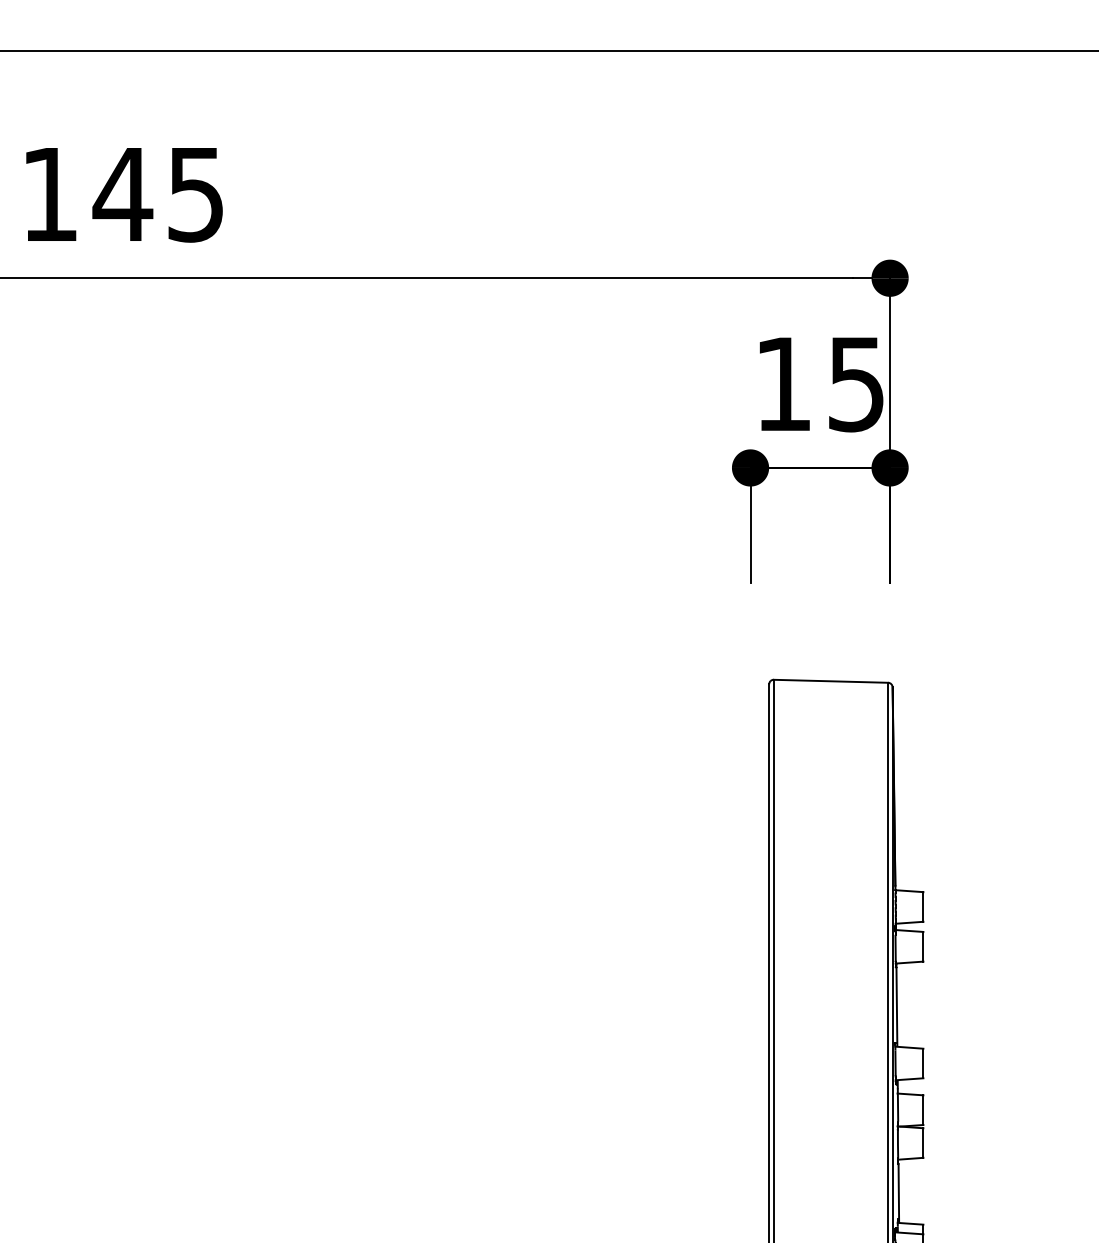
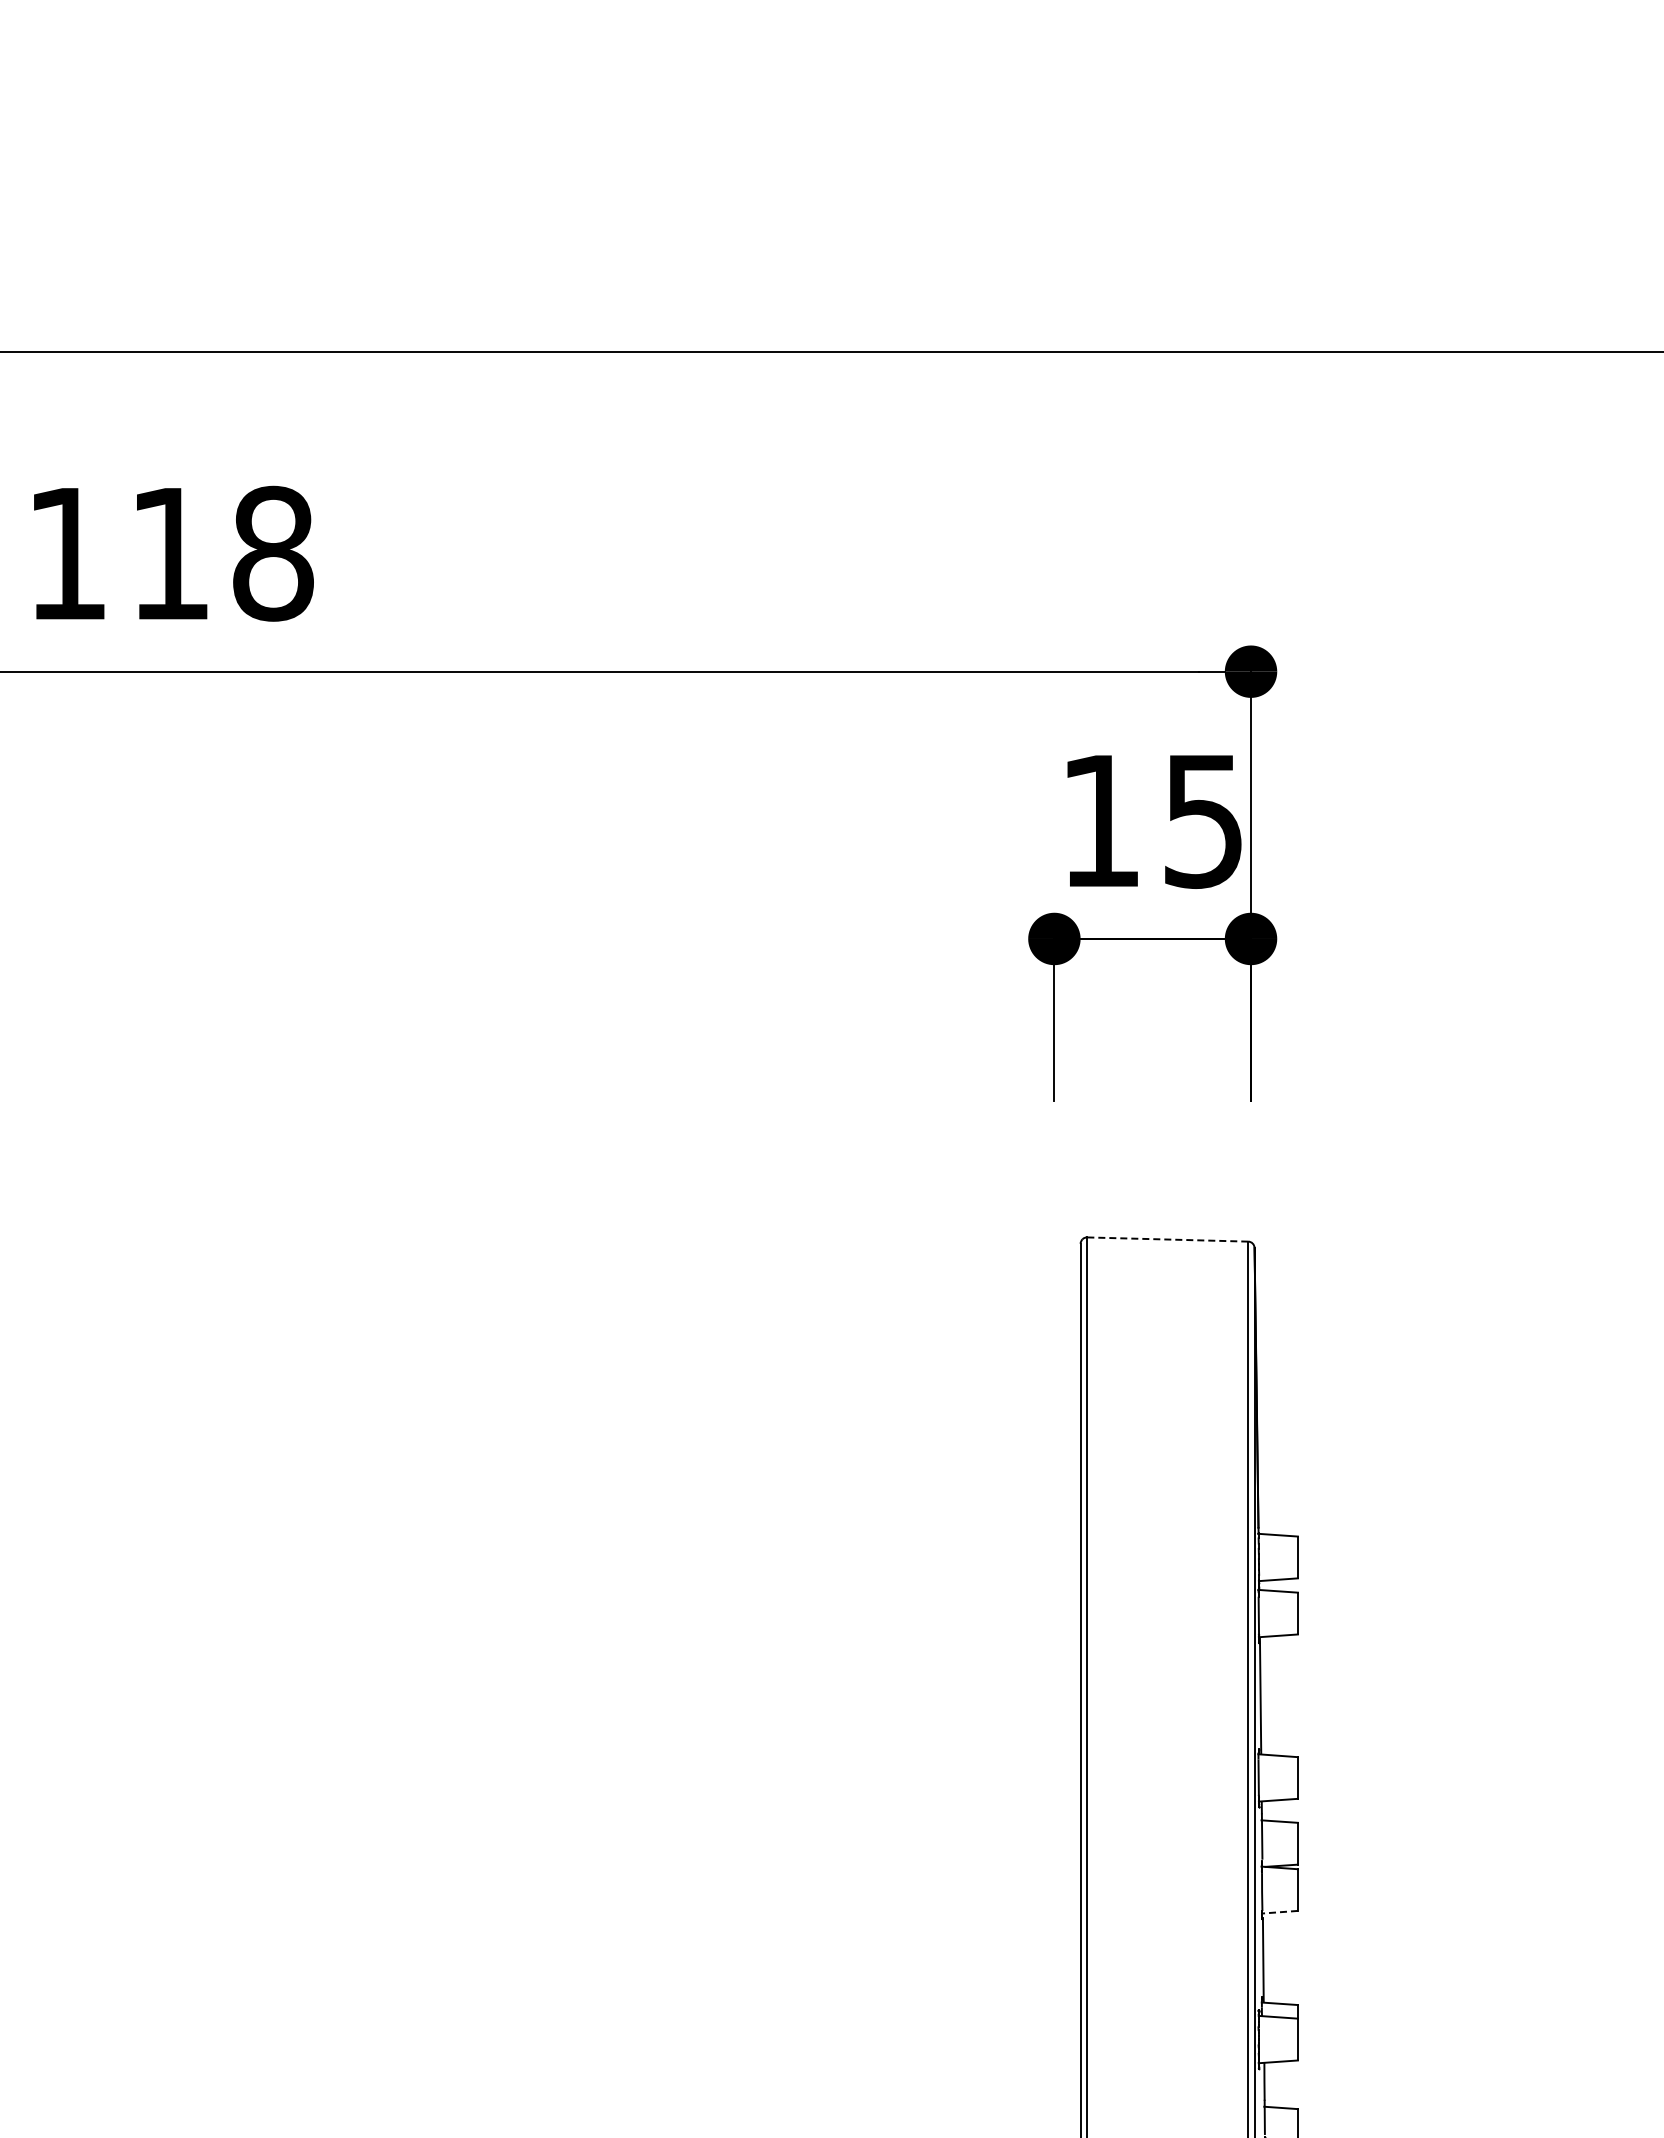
text: (158, 194) -> (220, 553), 145 -> 118
line: (830, 681) -> (1167, 1239), solid -> dashed
line: (911, 1158) -> (1280, 1912), solid -> dashed

